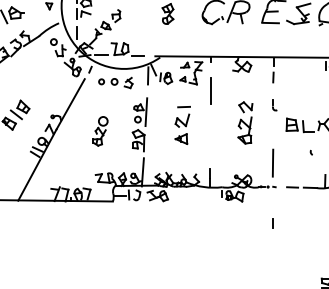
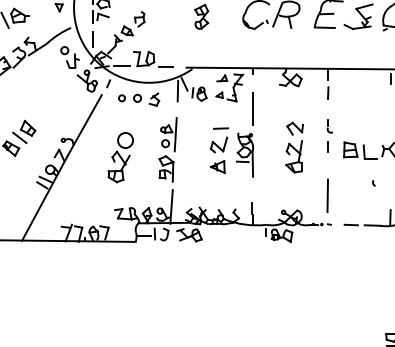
part: (203, 128) -> (244, 154), added
part: (100, 131) -> (120, 157), size x1.43
line: (272, 222) -> (327, 146), moved

